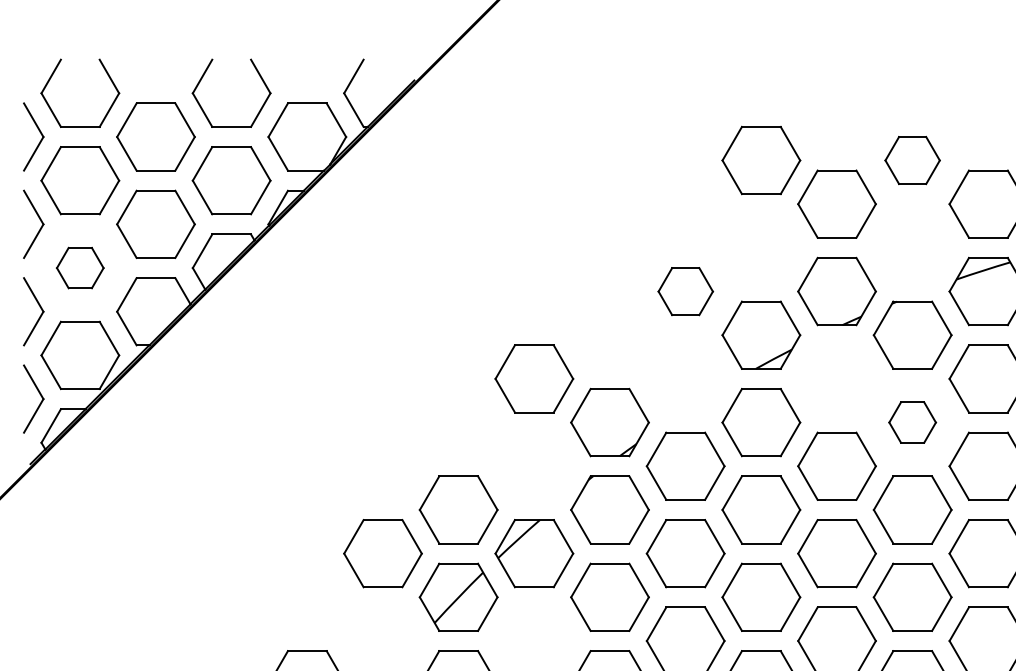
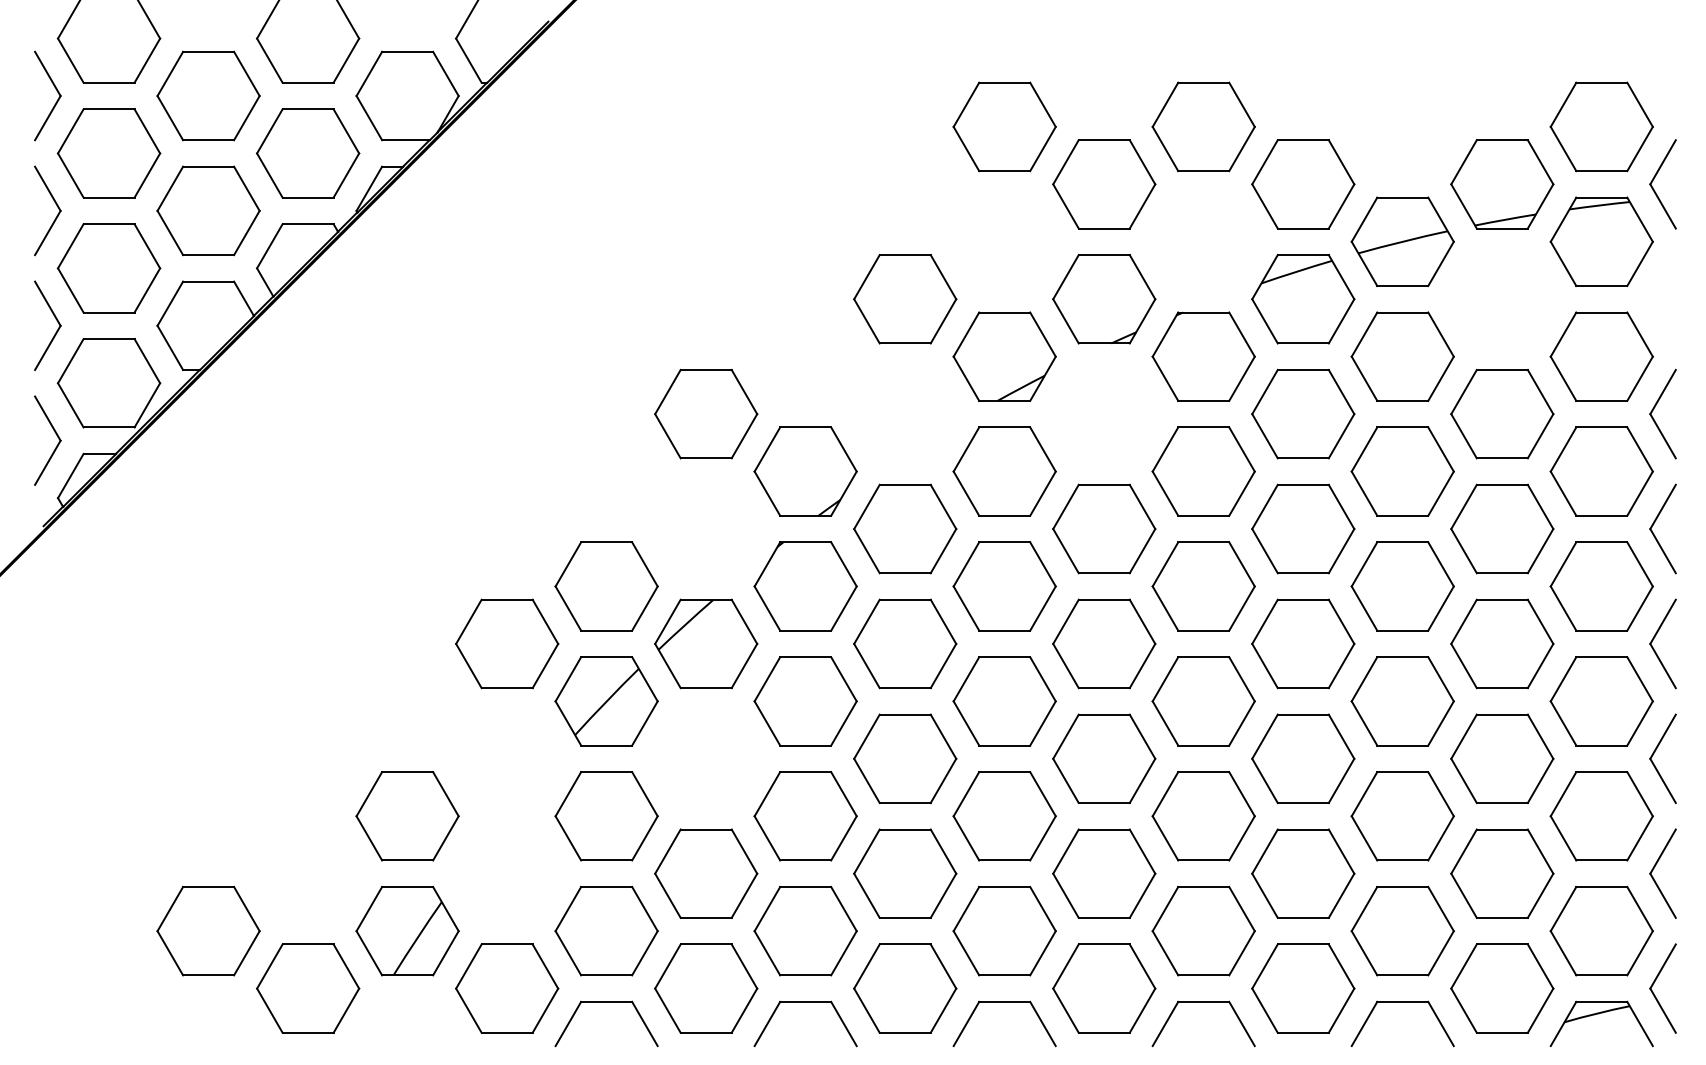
part: (912, 160) -> (1203, 126), size x1.43
part: (79, 268) -> (108, 268), size x1.67
part: (685, 291) -> (905, 299), size x1.43
part: (912, 422) -> (1203, 471), size x1.67

